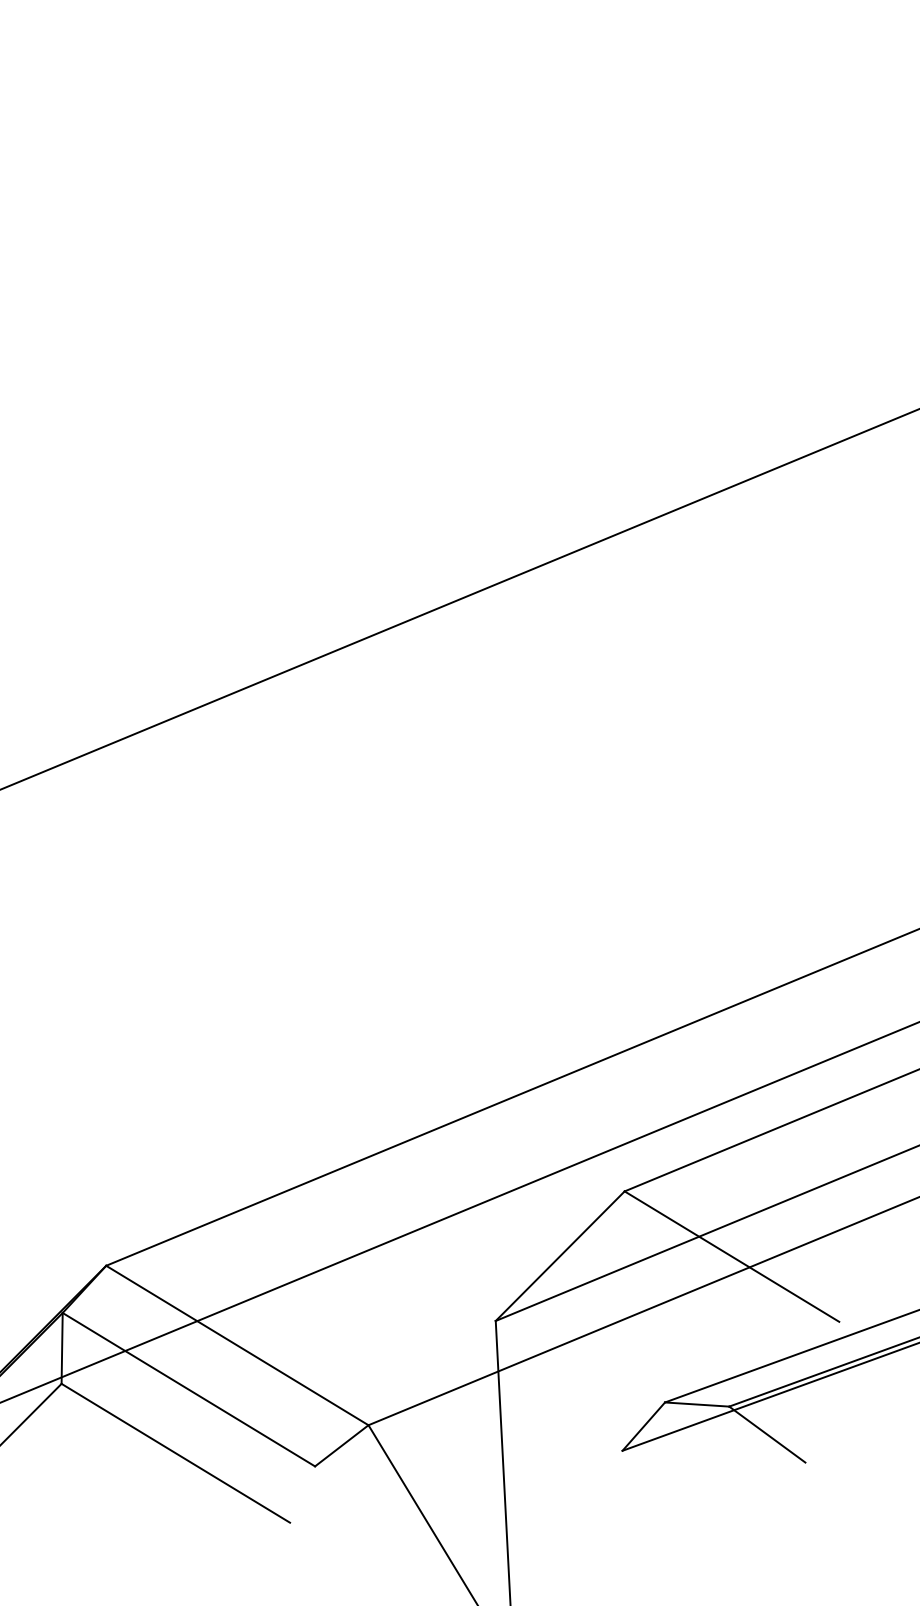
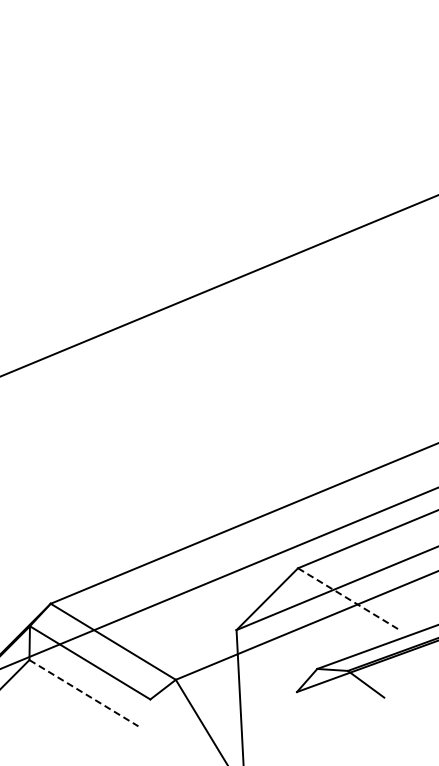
line: (732, 1256) -> (349, 599), solid -> dashed
line: (174, 1453) -> (83, 693), solid -> dashed

